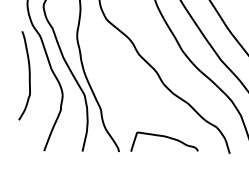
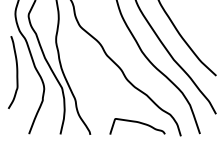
curve: (165, 138) -> (138, 123), moved

